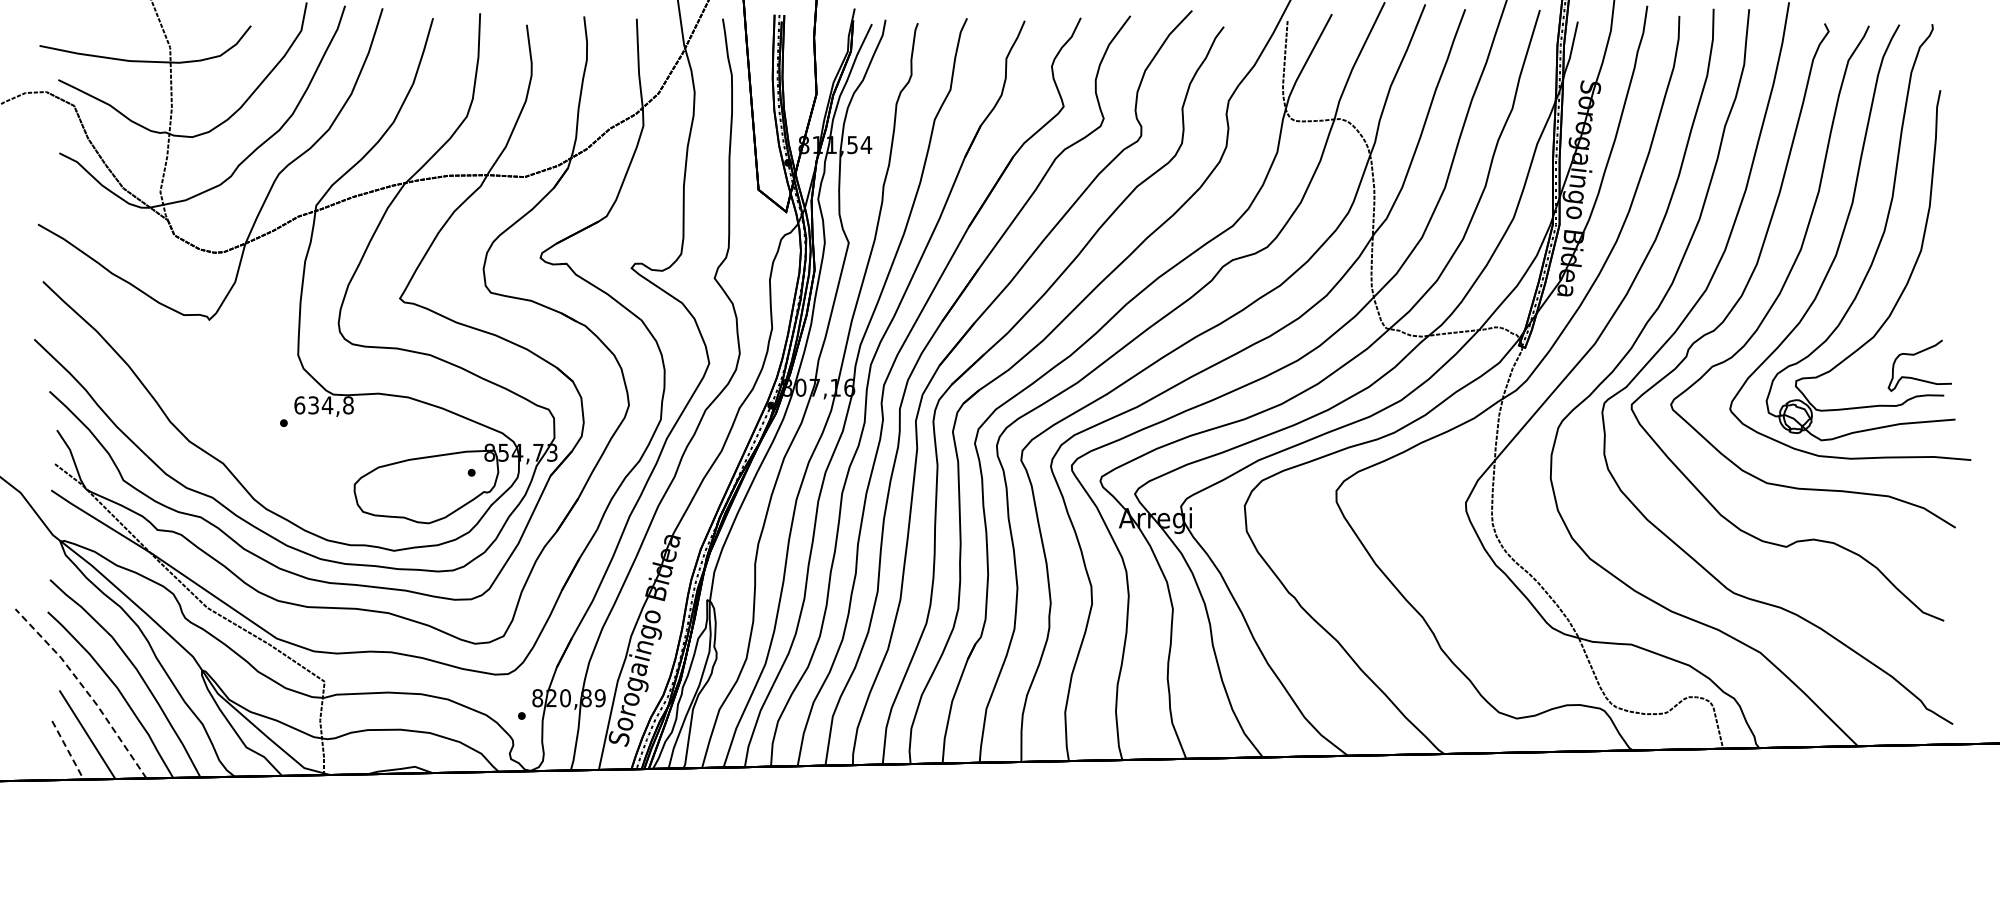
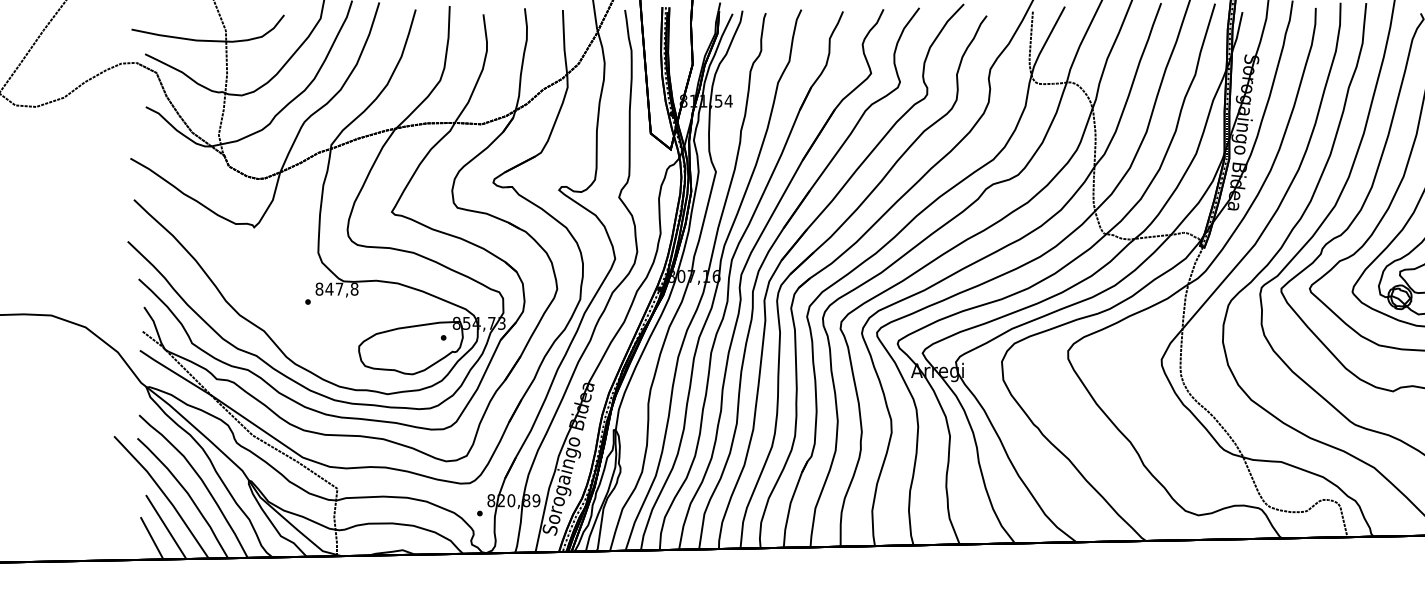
text: (313, 405) -> (329, 289), 634,8 -> 847,8
line: (85, 690) -> (164, 495), dashed -> solid
line: (68, 750) -> (152, 538), dashed -> solid

